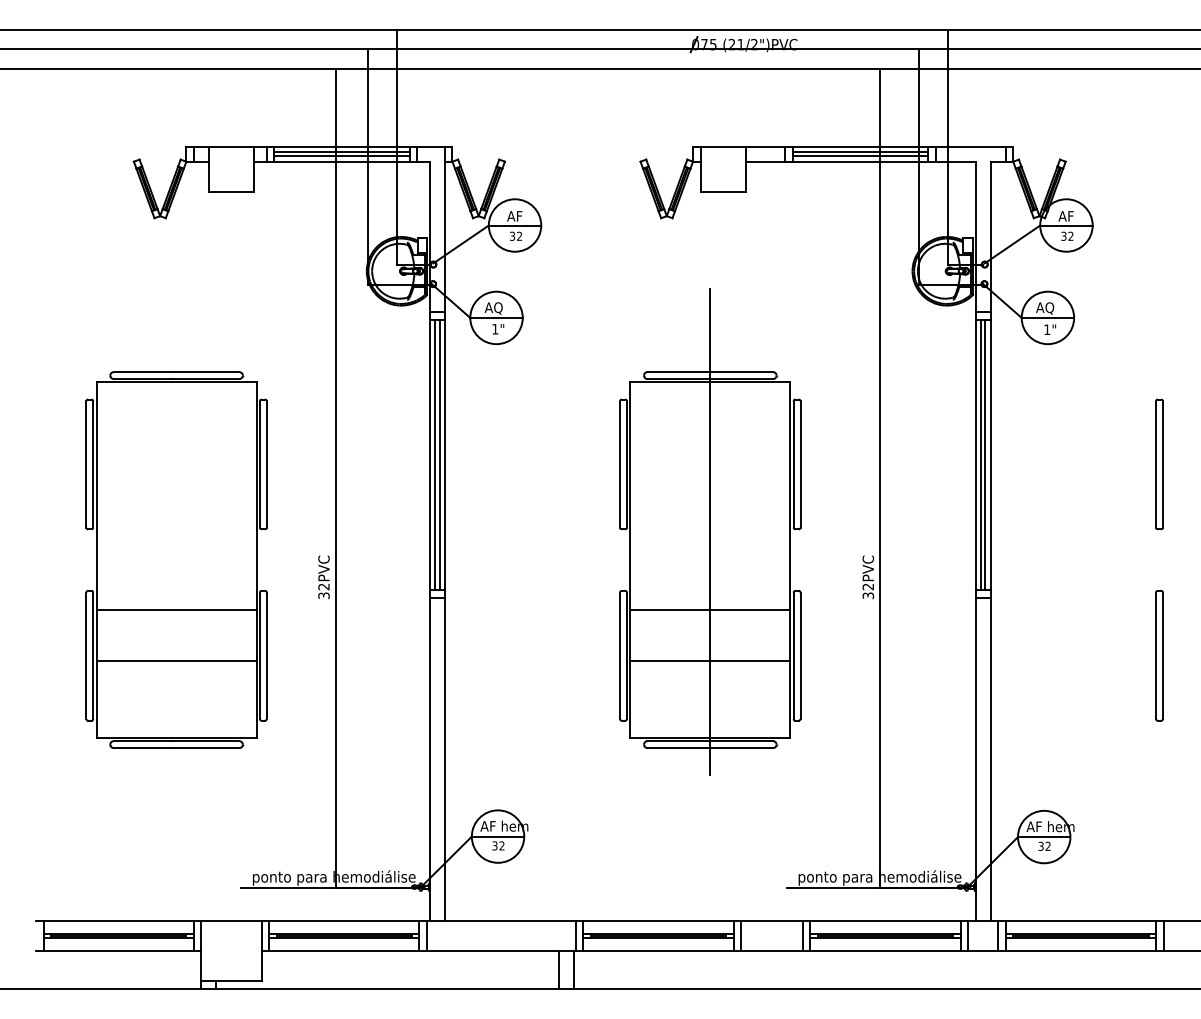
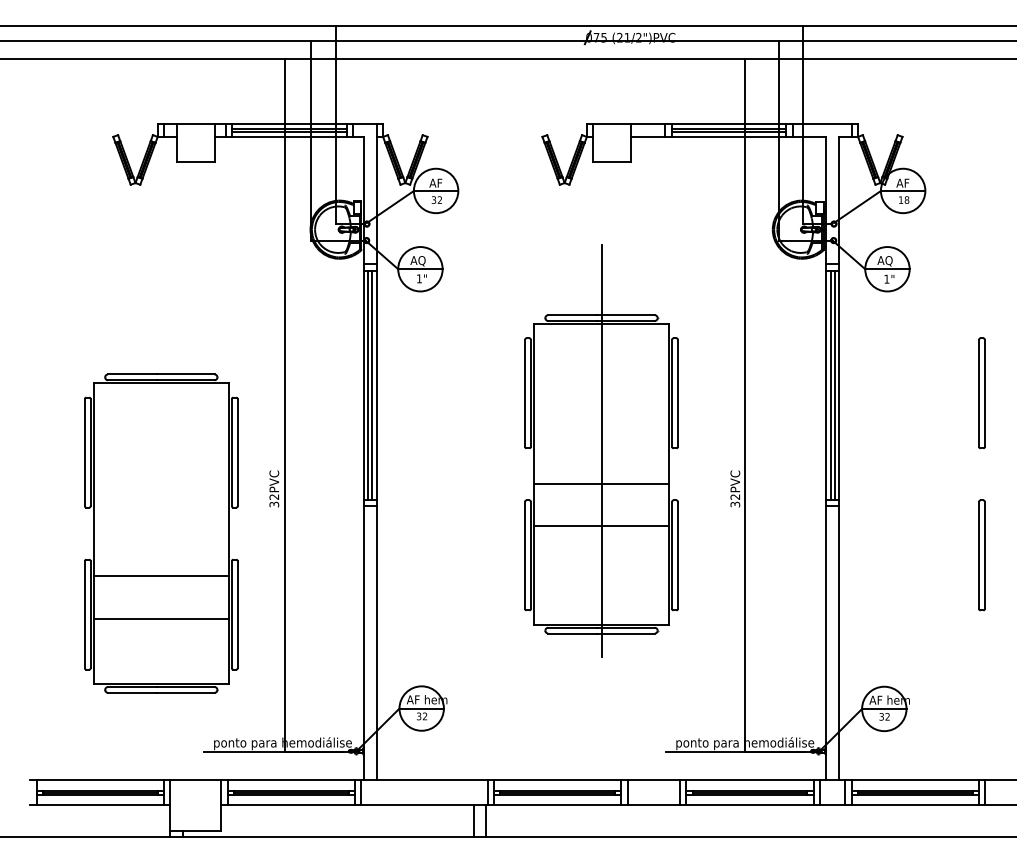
text: (1067, 235) -> (904, 199), 32 -> 18
part: (176, 559) -> (161, 533), moved
line: (710, 609) -> (601, 483), moved
line: (710, 661) -> (601, 526), moved

